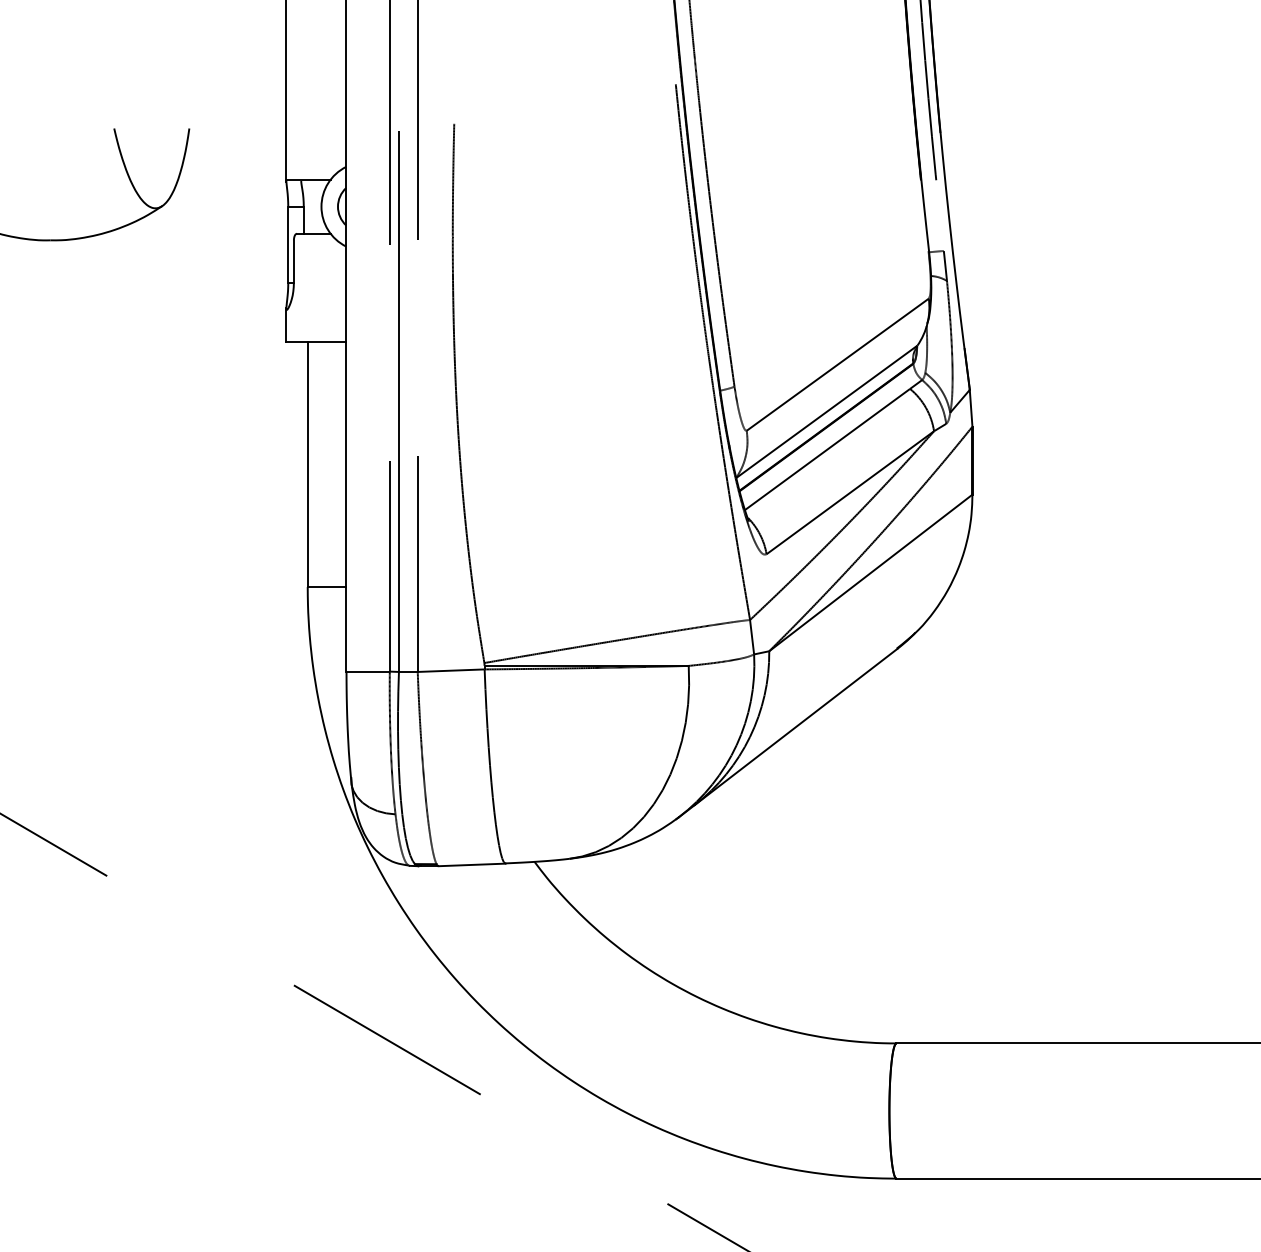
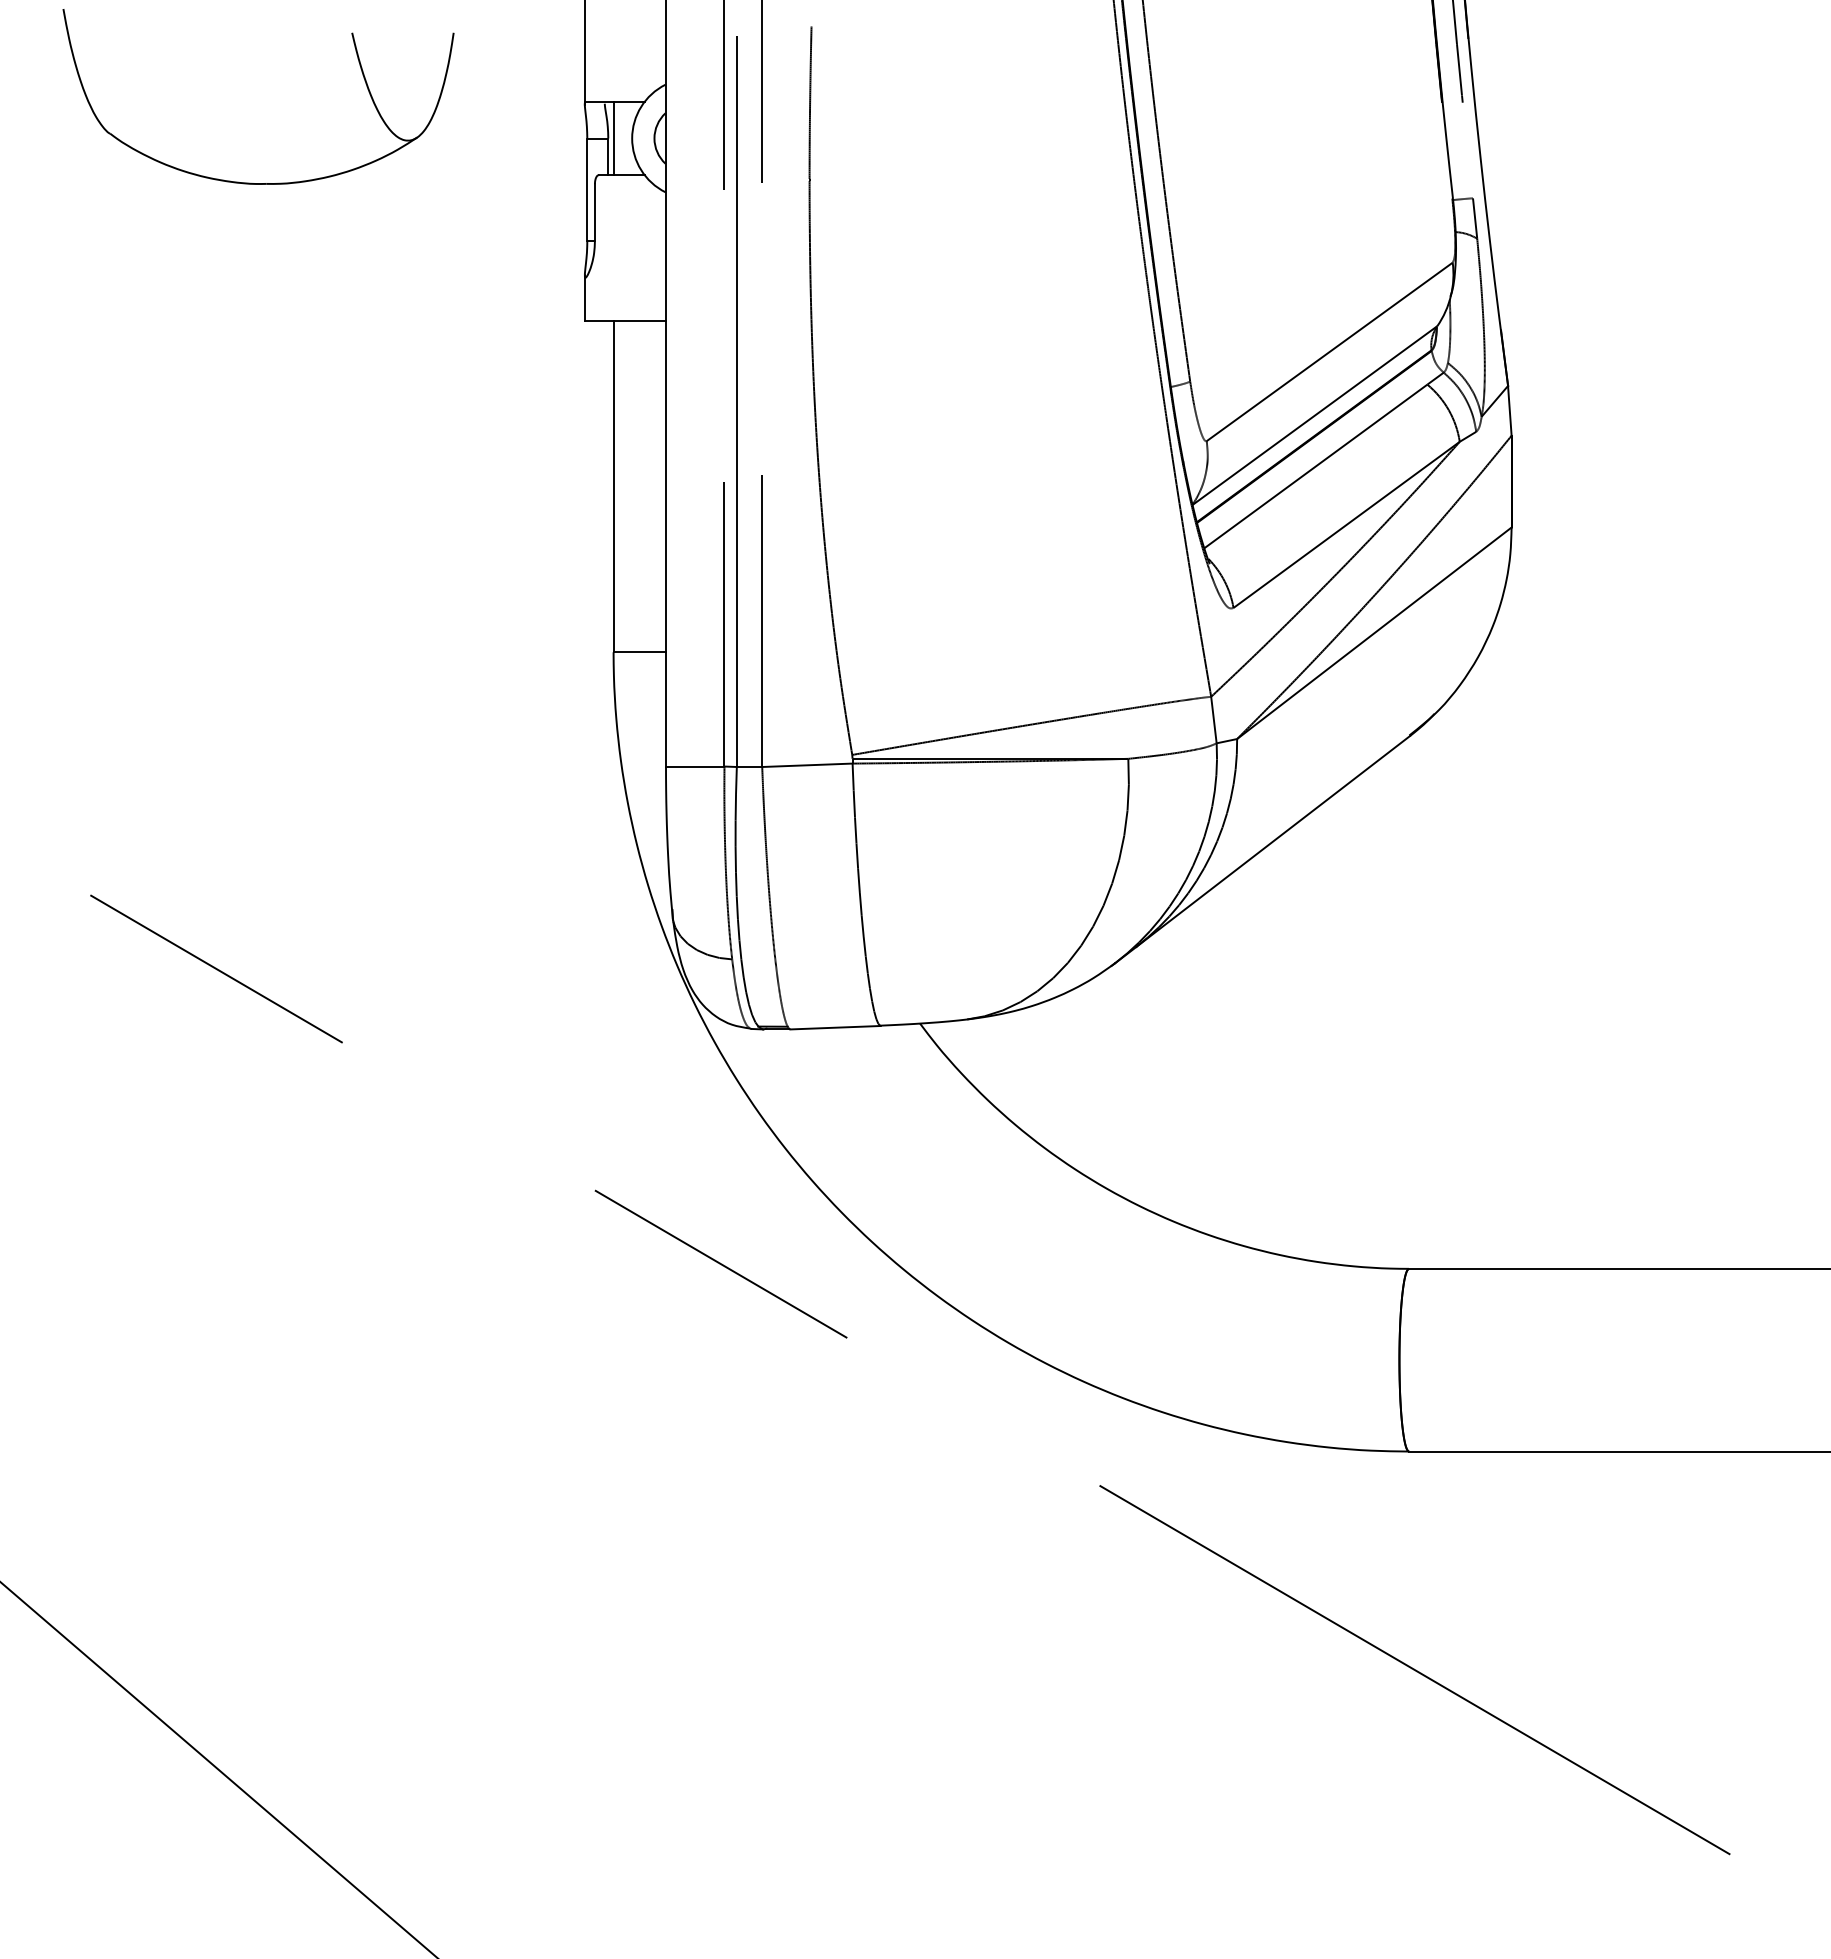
line: (307, 206) -> (613, 138), added

